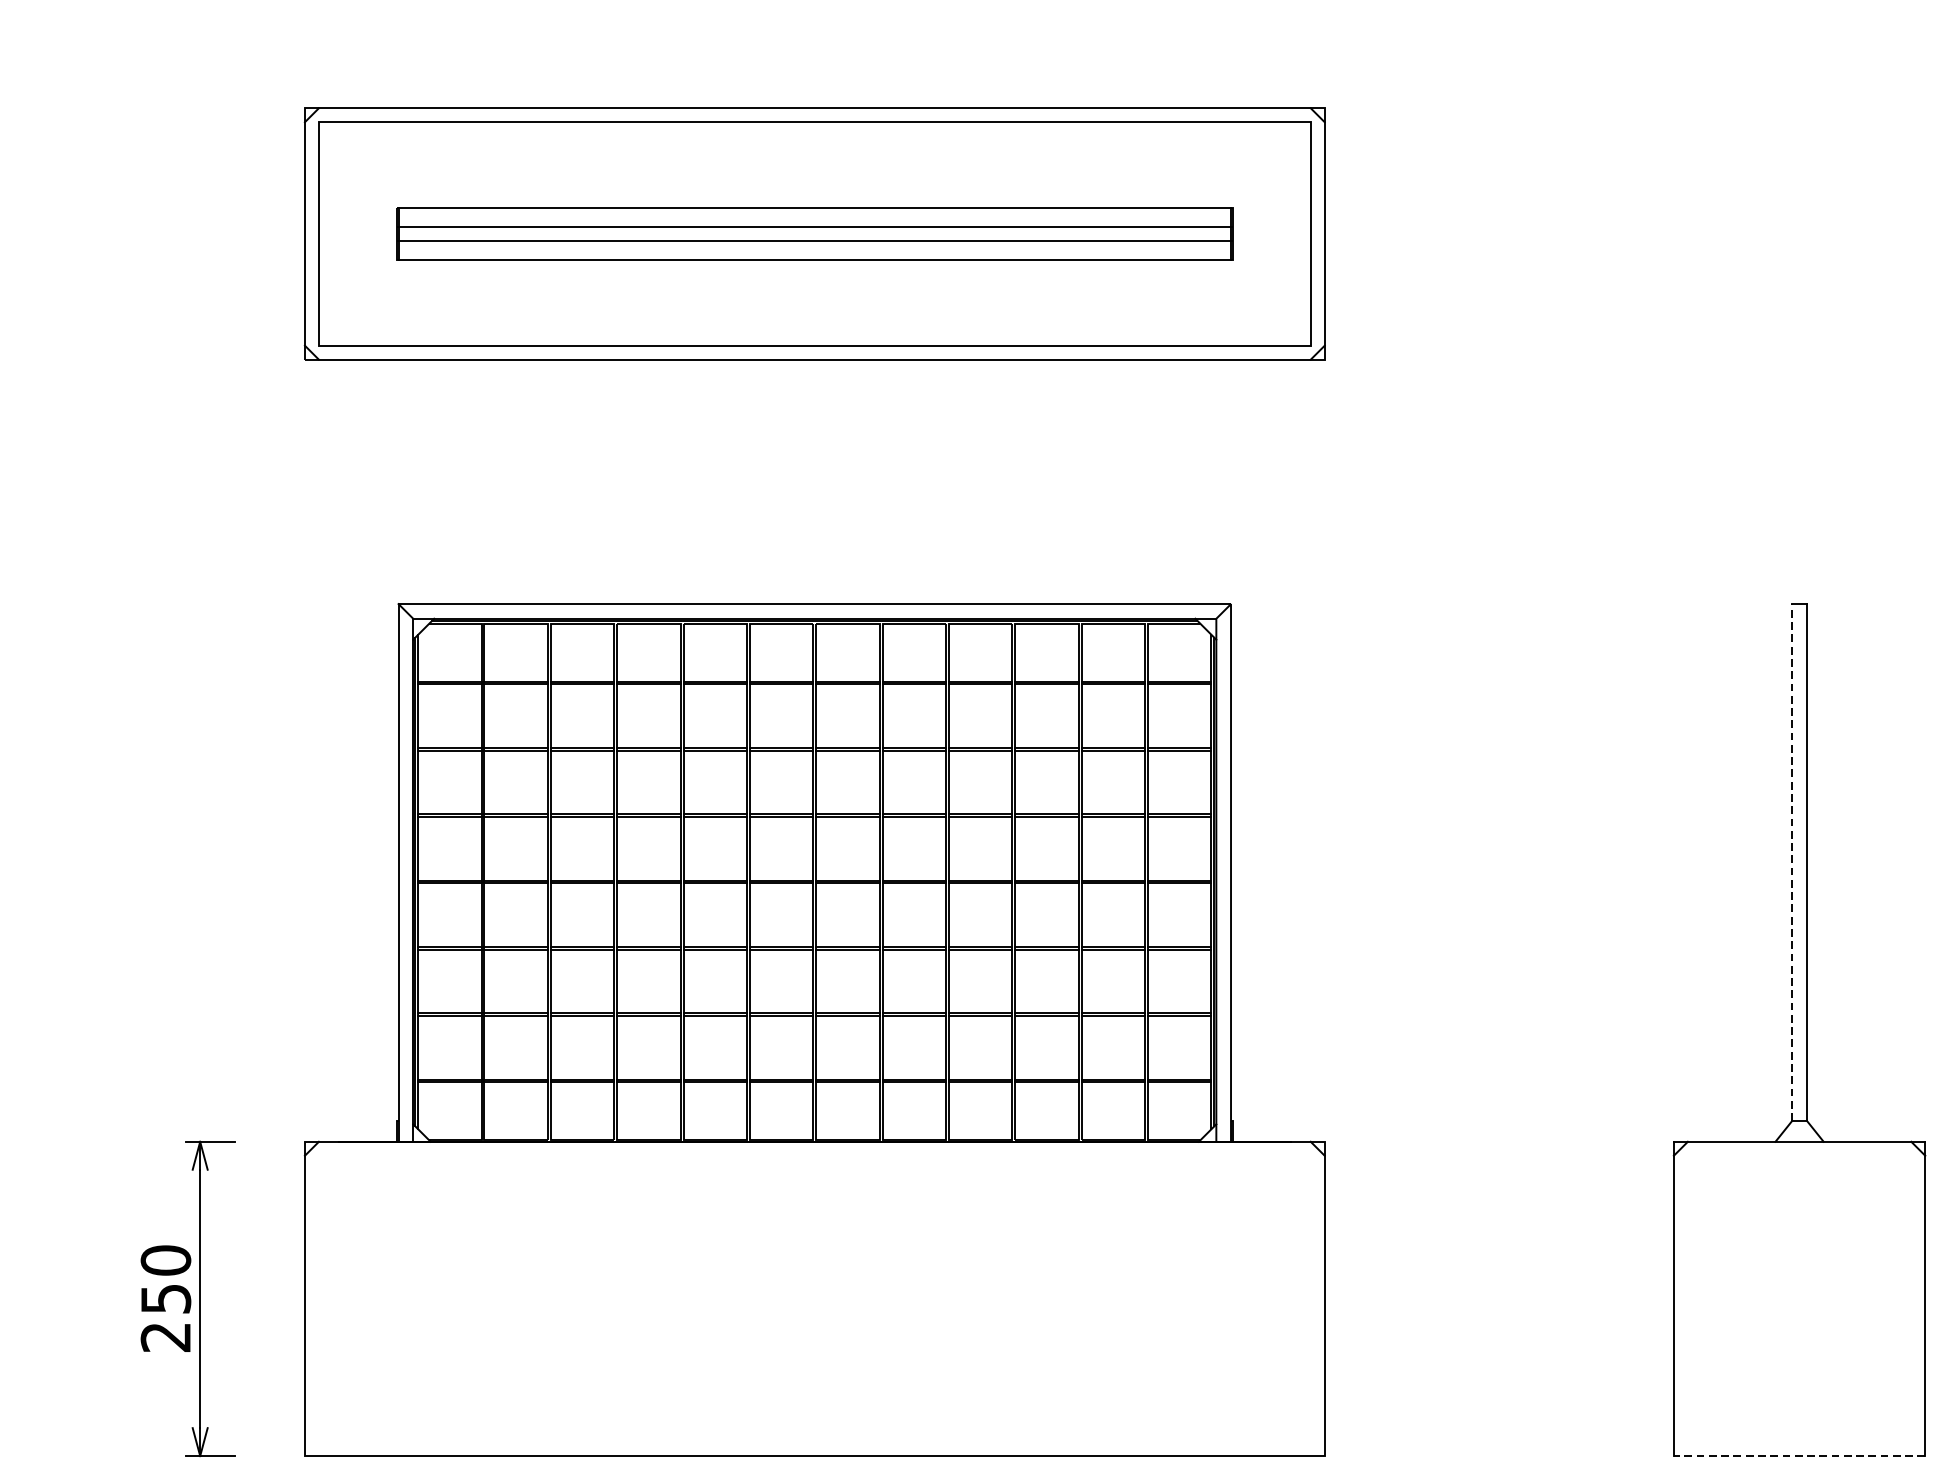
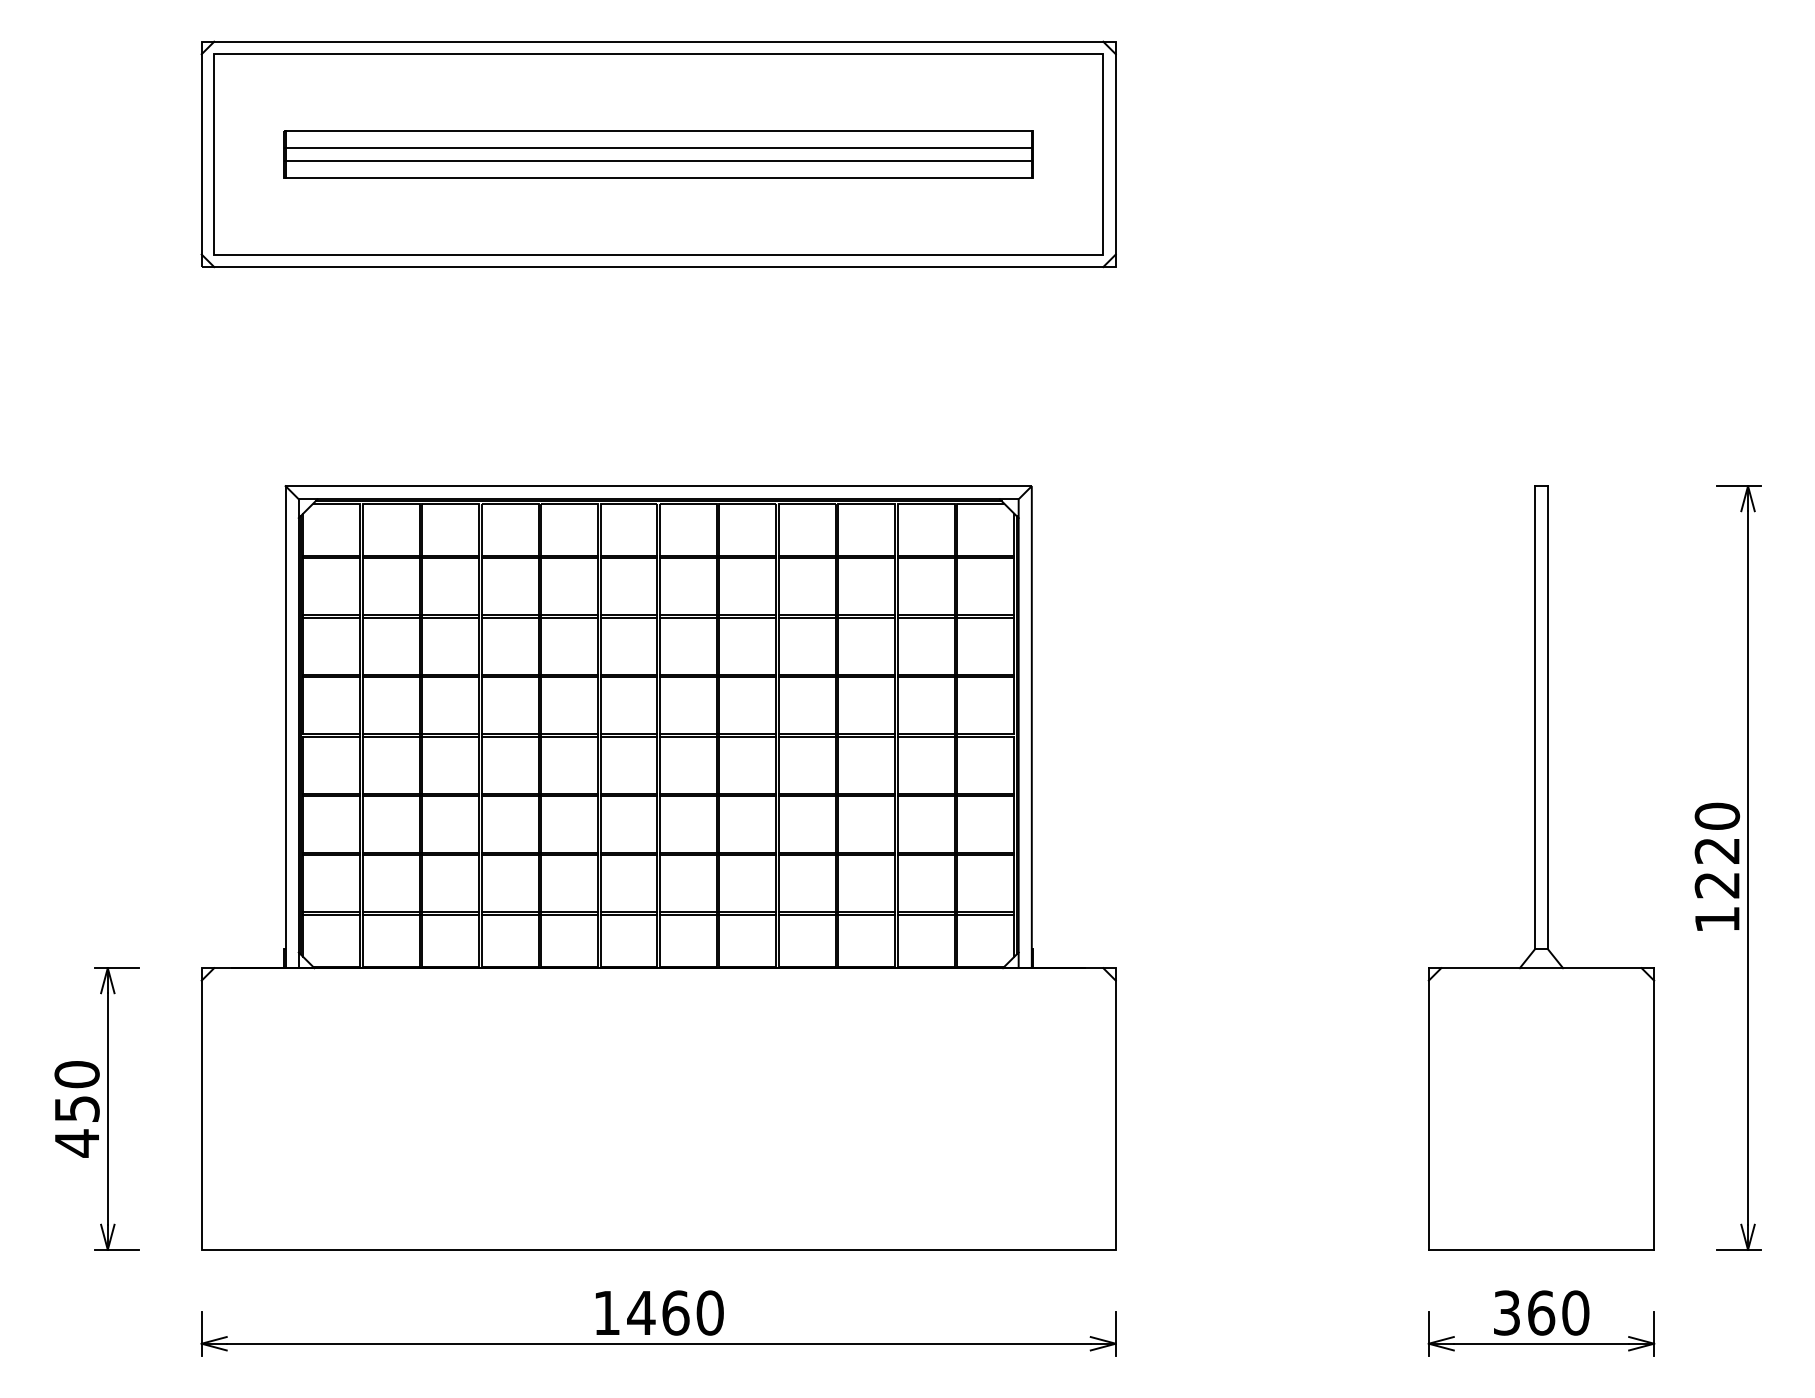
line: (1791, 862) -> (1534, 717), dashed -> solid
text: (165, 1337) -> (76, 1143), 250 -> 450
line: (1799, 1455) -> (1541, 1249), dashed -> solid

